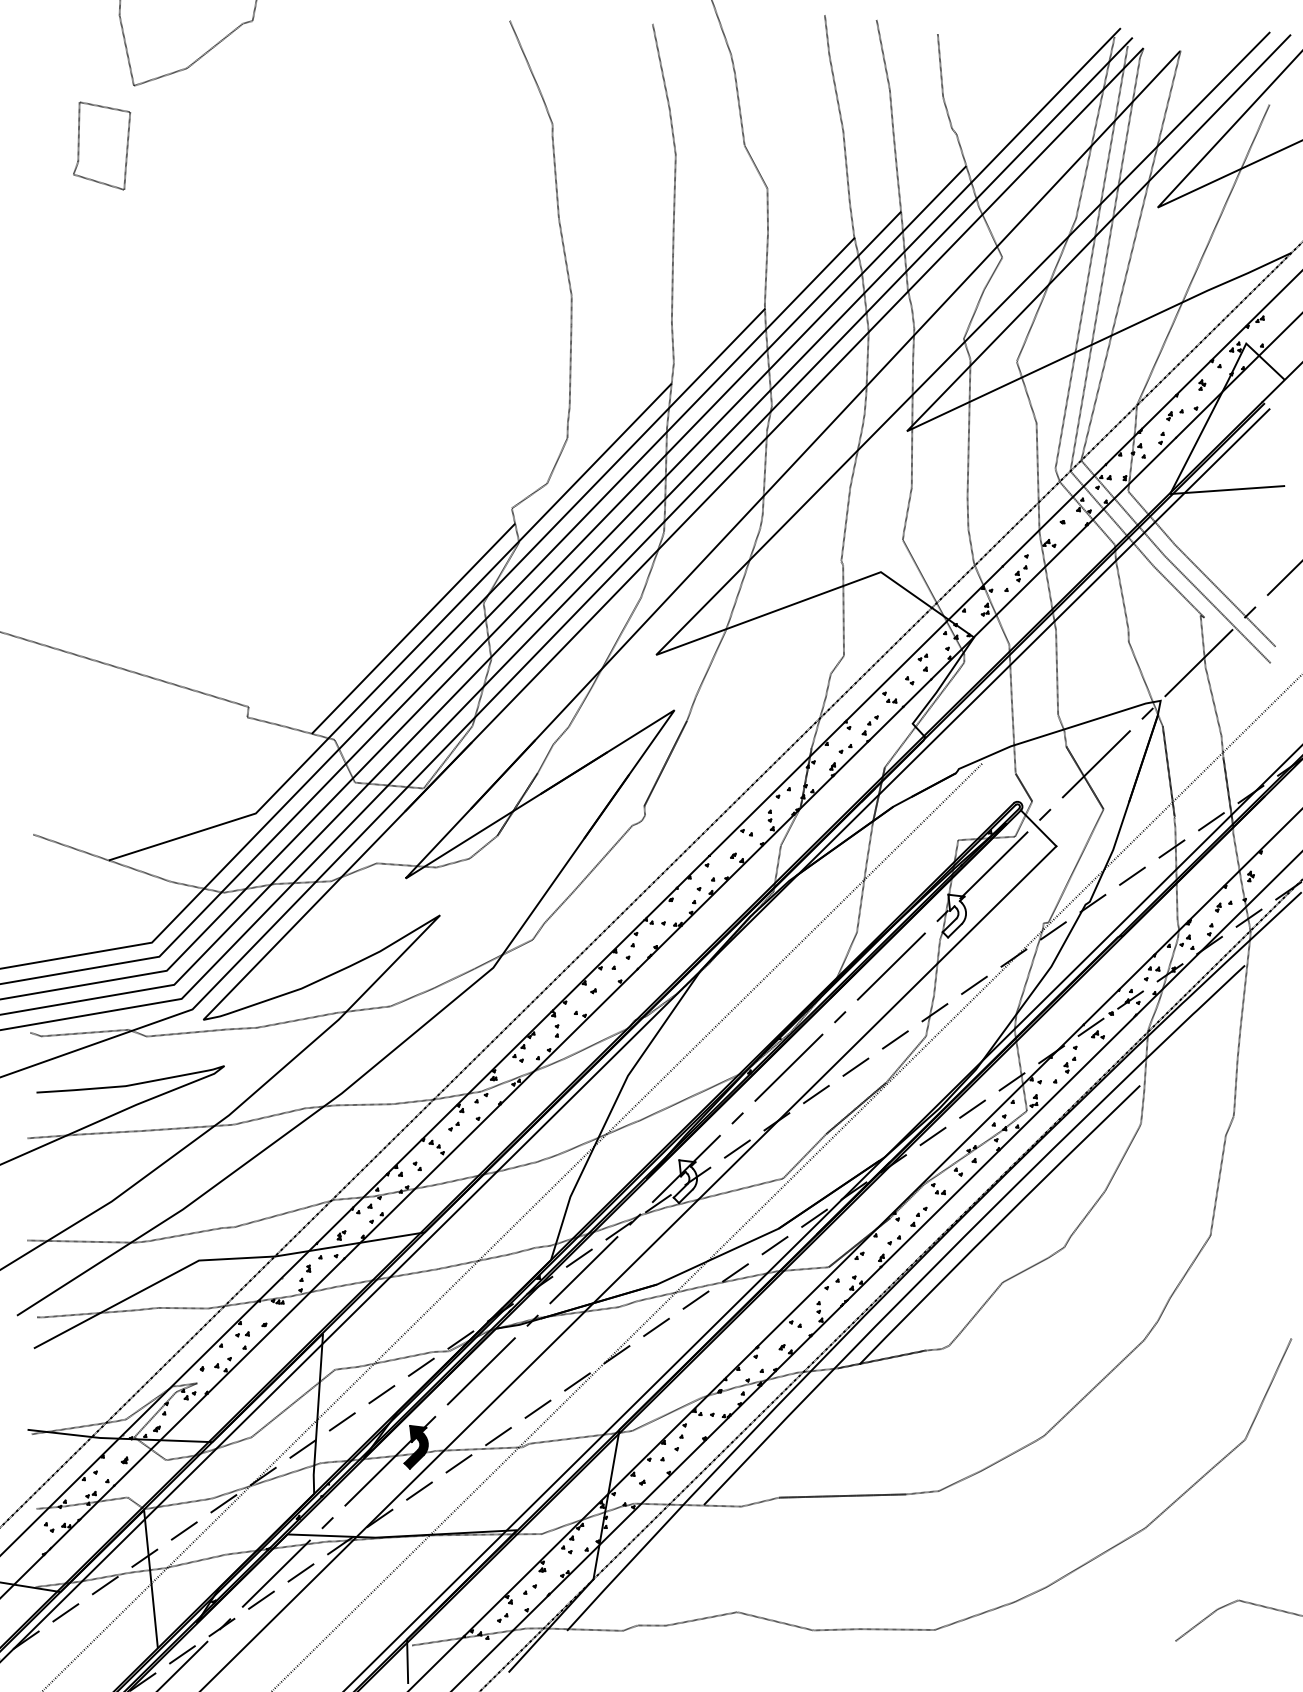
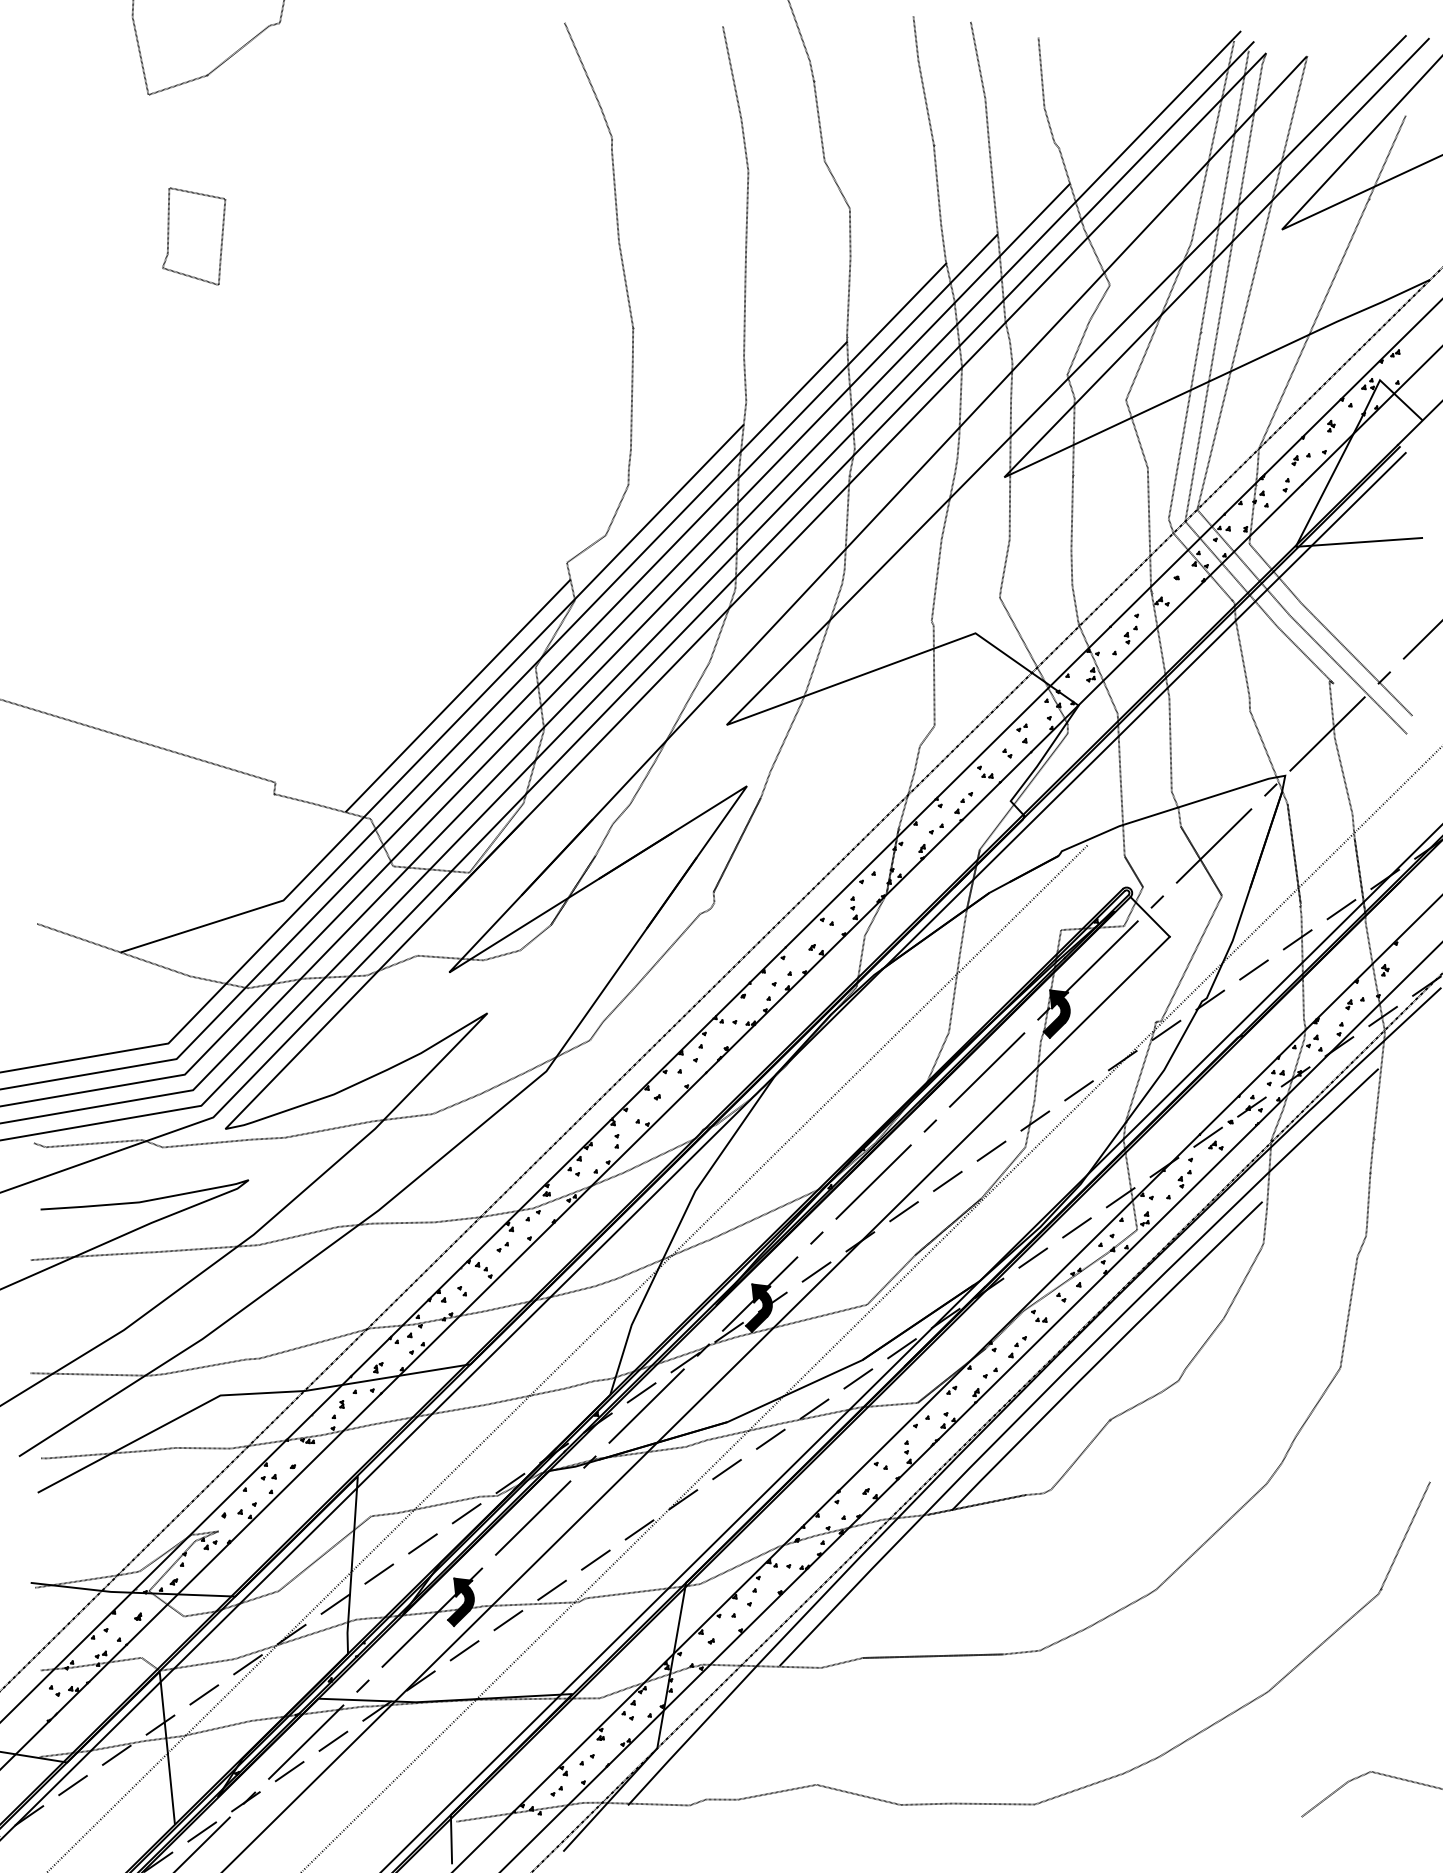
part: (102, 146) -> (194, 236), moved
fill: (954, 915) -> (1056, 1013), added
fill: (684, 1181) -> (758, 1307), added

